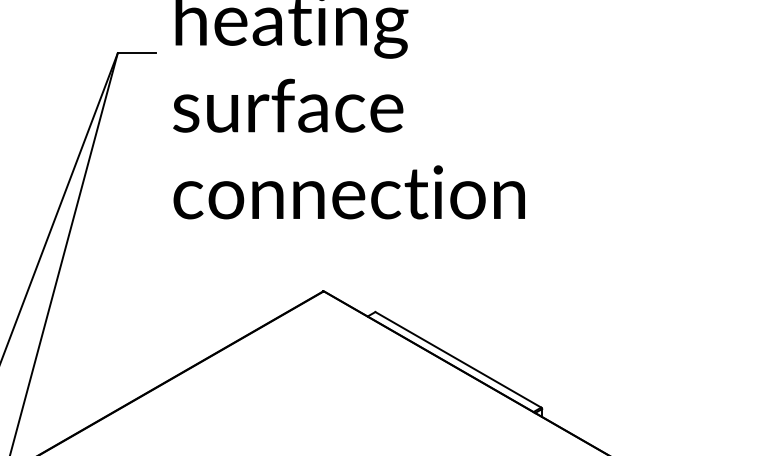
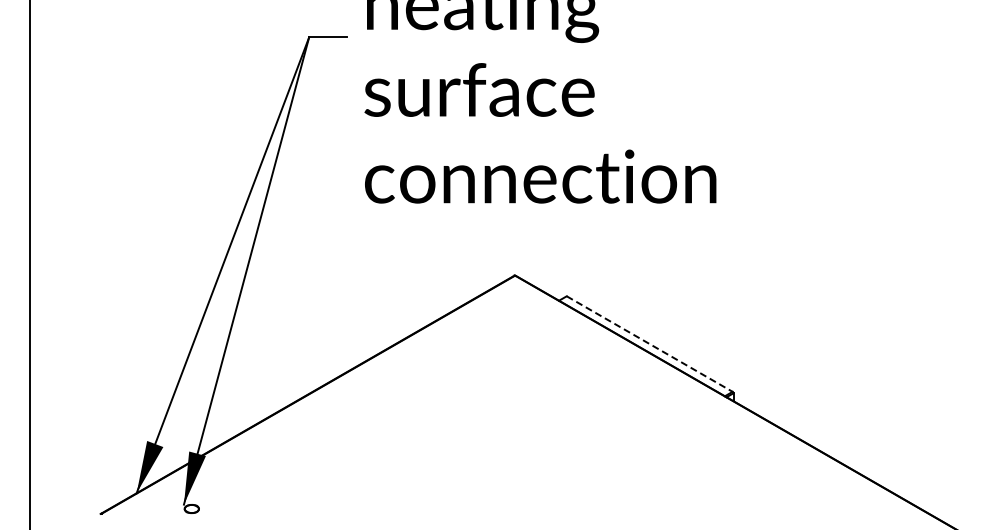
line: (458, 360) -> (649, 344), solid -> dashed

